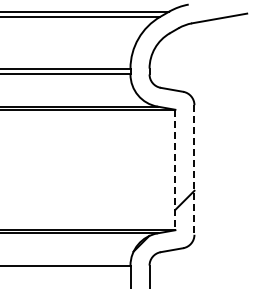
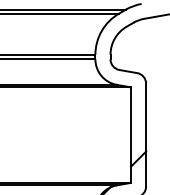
line: (175, 170) -> (131, 135), dashed -> solid
line: (194, 170) -> (146, 135), dashed -> solid

